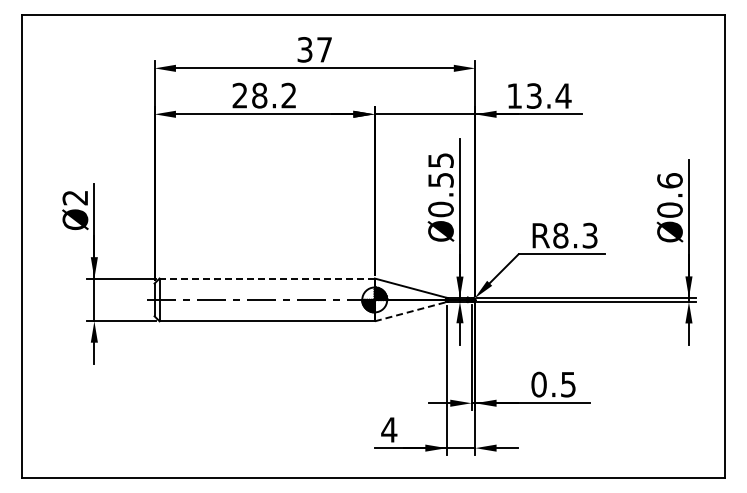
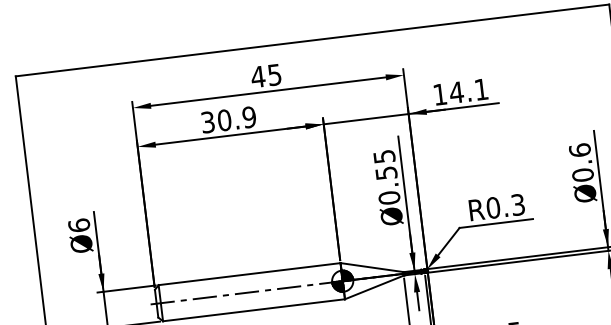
text: (313, 49) -> (265, 75), 37 -> 45
text: (264, 95) -> (228, 119), 28.2 -> 30.9
text: (548, 95) -> (468, 90), 13.4 -> 14.1
text: (75, 197) -> (79, 225), Ø2 -> Ø6
text: (560, 235) -> (493, 207), R8.3 -> R0.3
line: (267, 278) -> (249, 274), dashed -> solid
line: (411, 311) -> (374, 287), dashed -> solid

